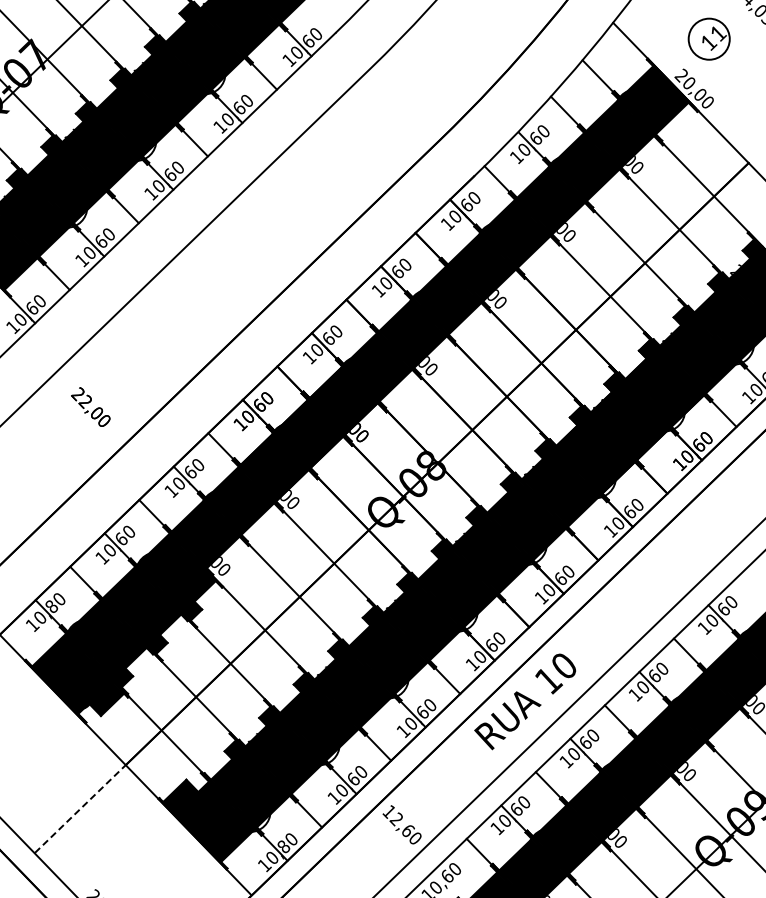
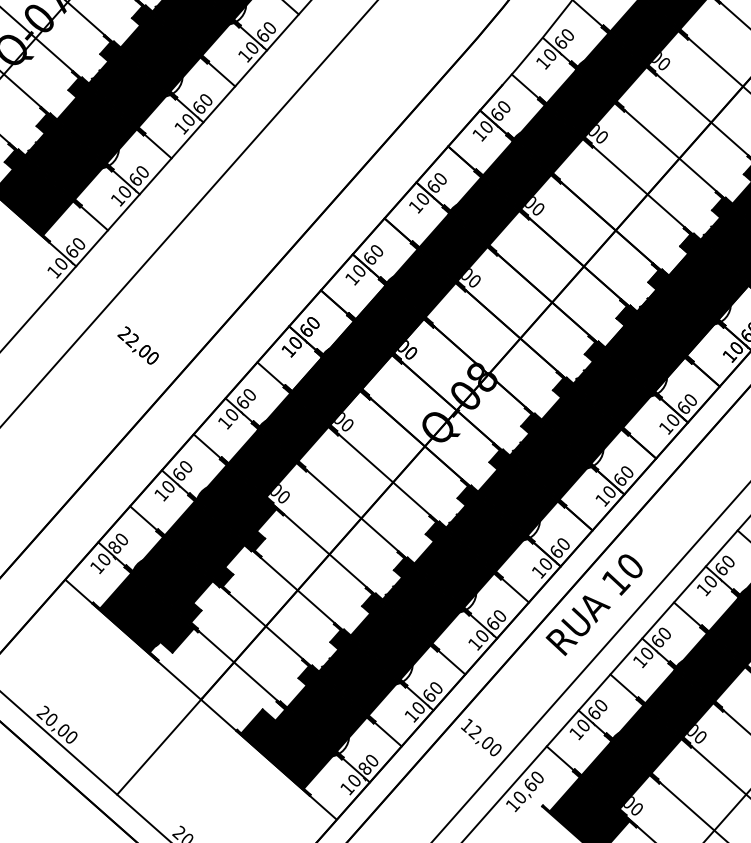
line: (80, 808) -> (159, 746), dashed -> solid
text: (409, 830) -> (489, 742), 12,60 -> 12,00

